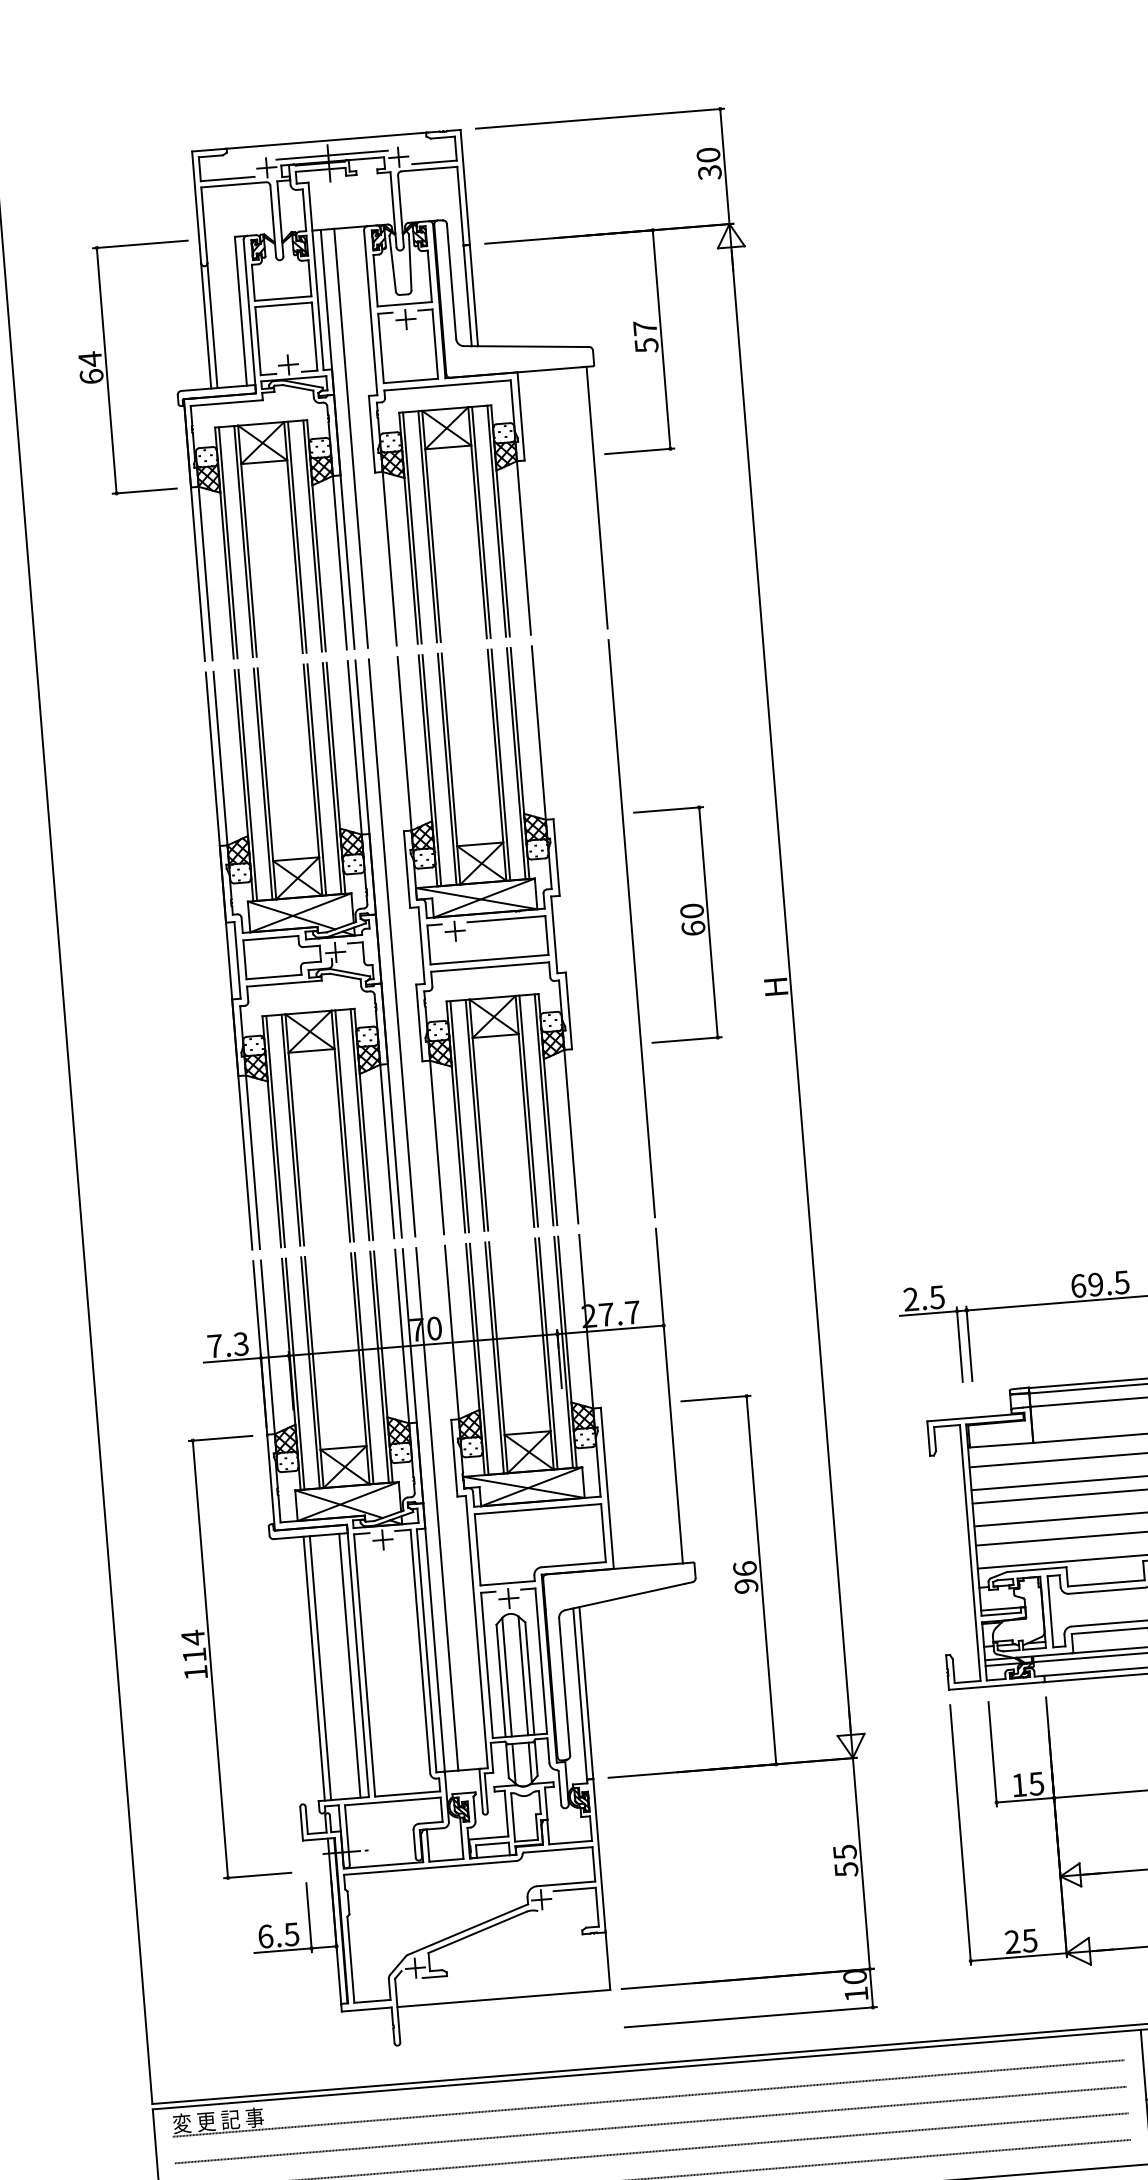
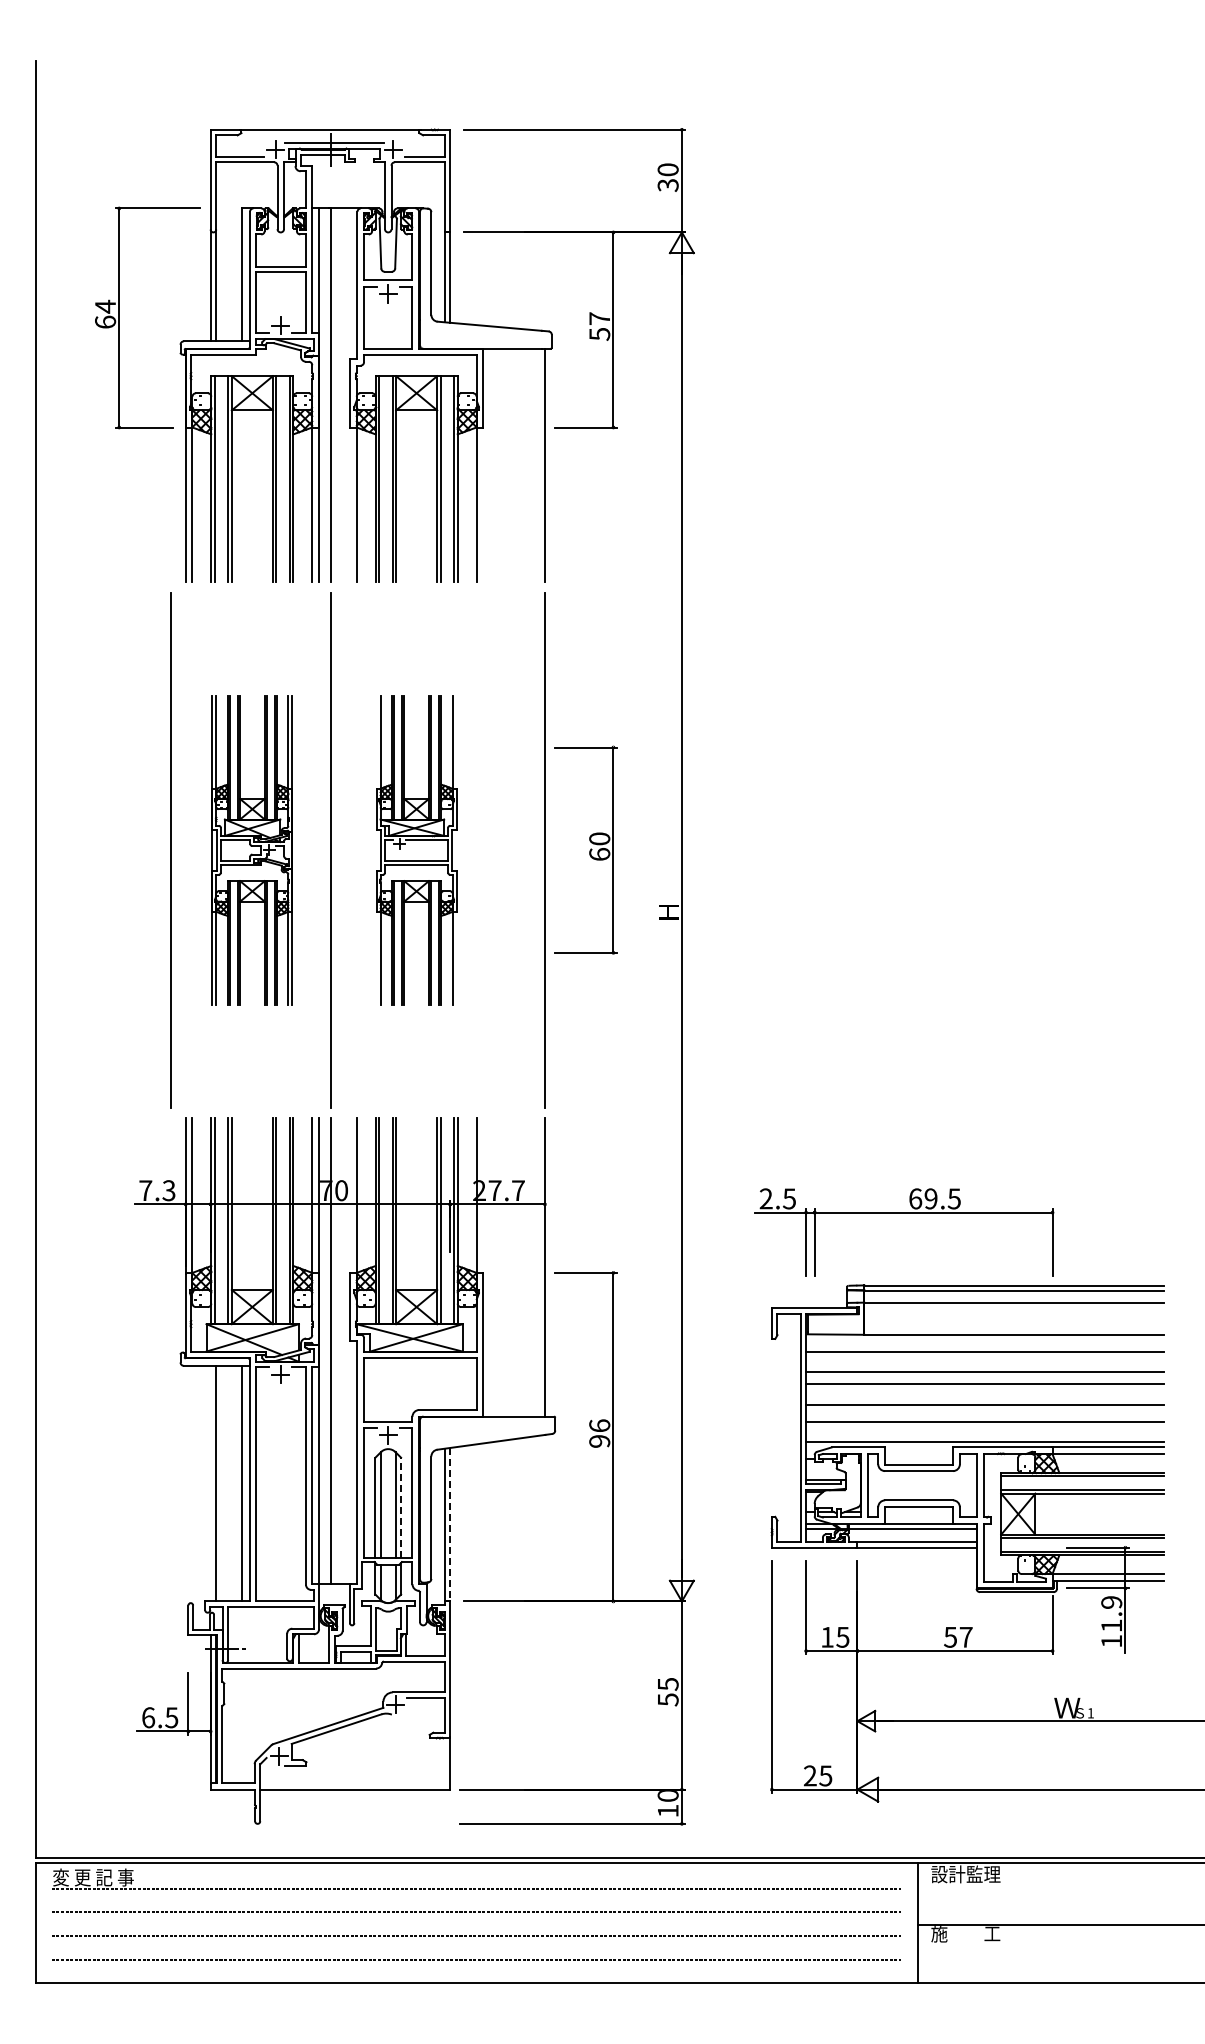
part: (487, 940) -> (416, 850), size x0.6
part: (304, 955) -> (252, 850), size x0.6
line: (212, 962) -> (170, 850), added
part: (210, 1658) -> (119, 1467), removed
line: (314, 1668) -> (210, 1483), removed
line: (530, 1678) -> (401, 1507), solid -> dashed
line: (586, 1692) -> (450, 1524), solid -> dashed

